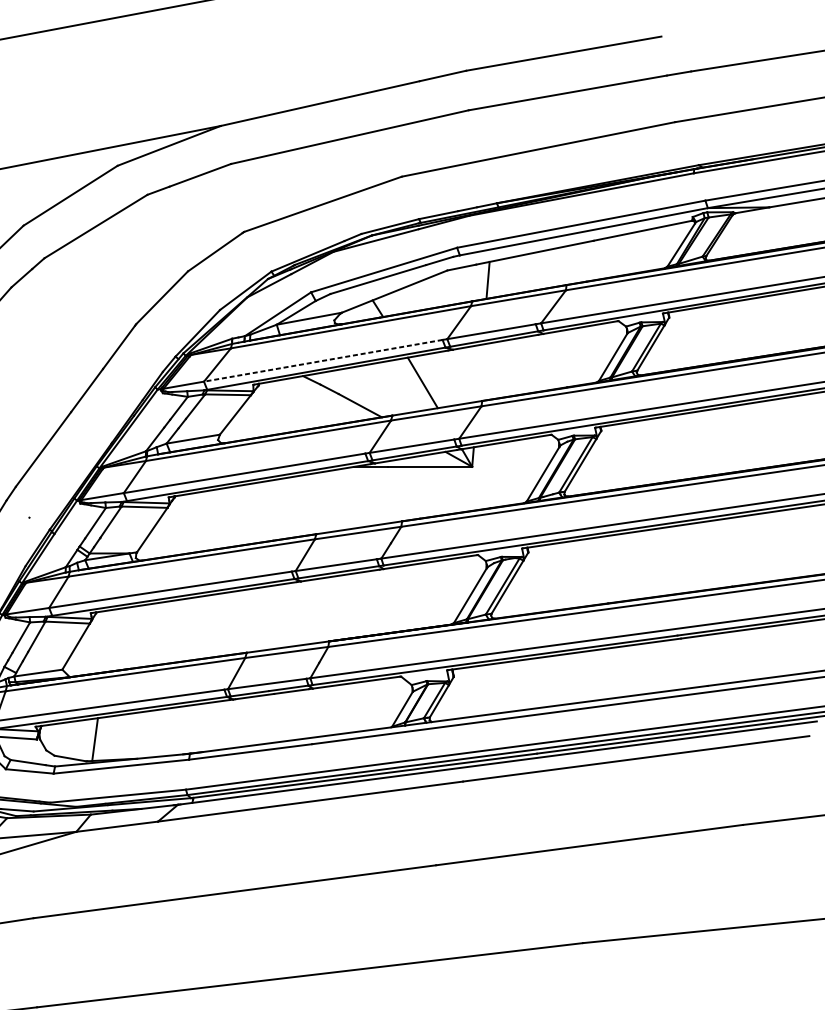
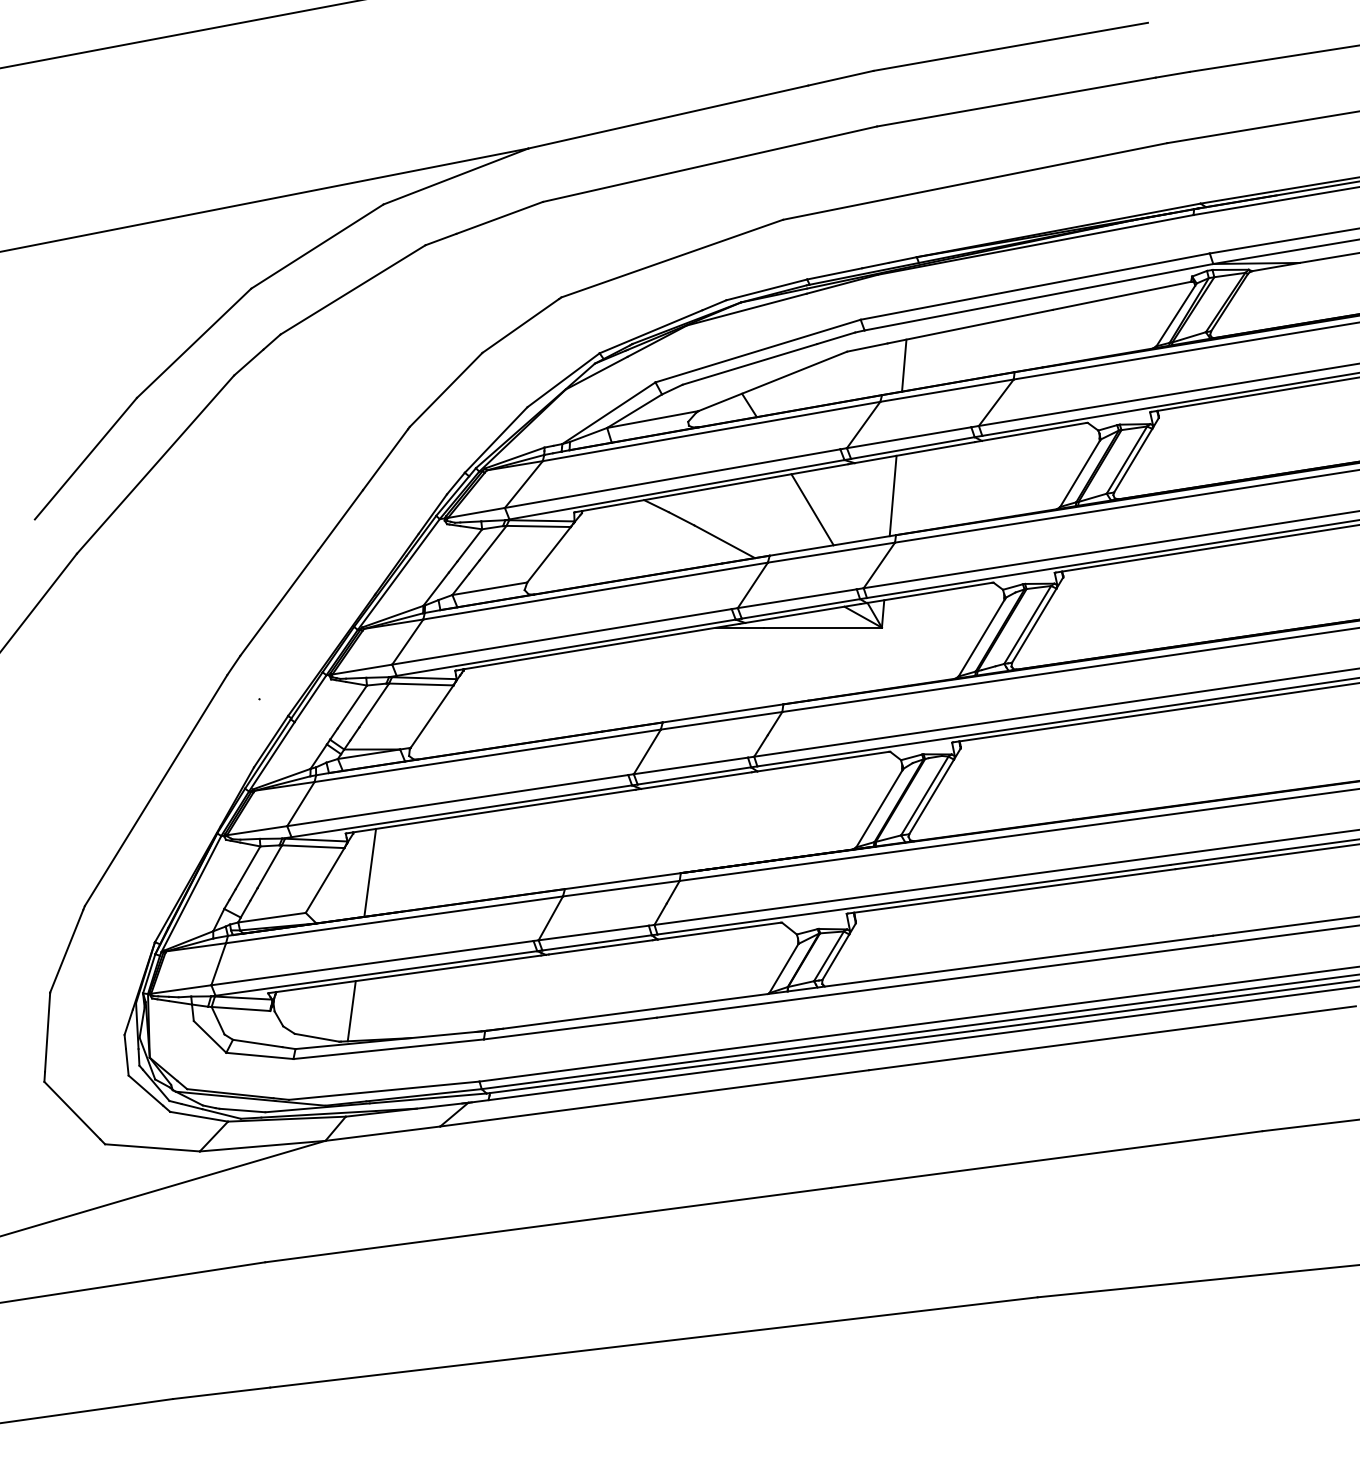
line: (323, 360) -> (672, 478), dashed -> solid
line: (479, 372) -> (892, 495), added
line: (108, 640) -> (370, 872), added

